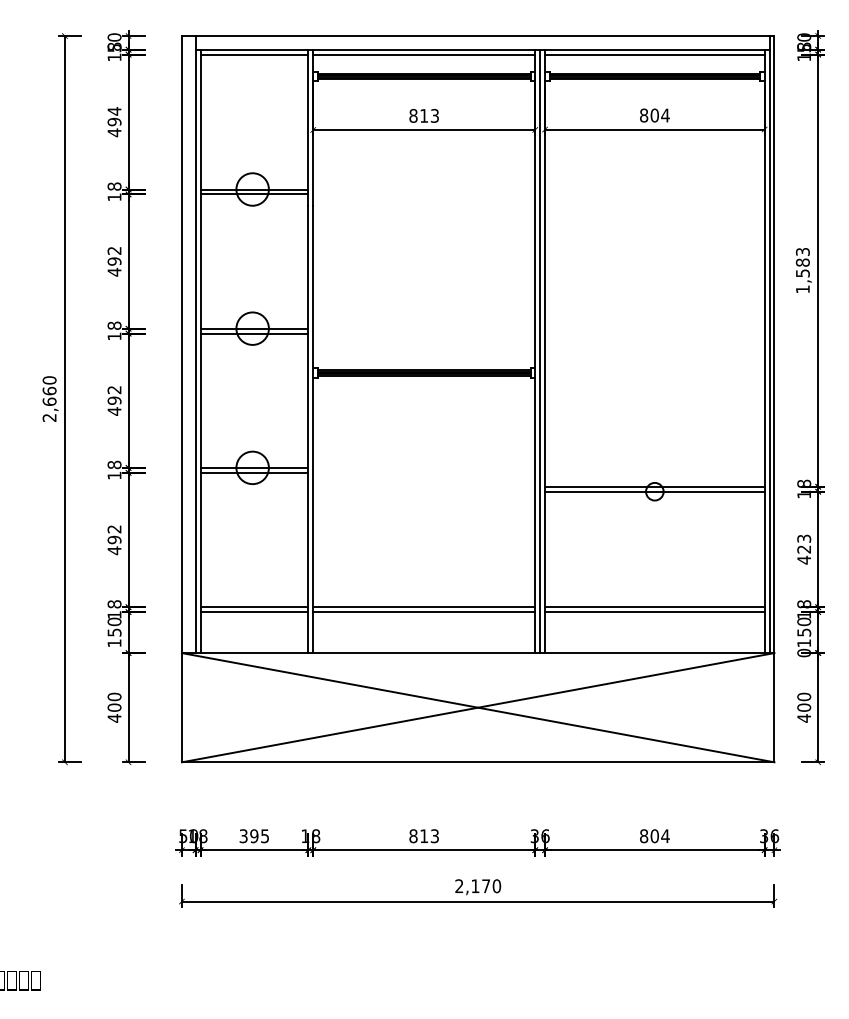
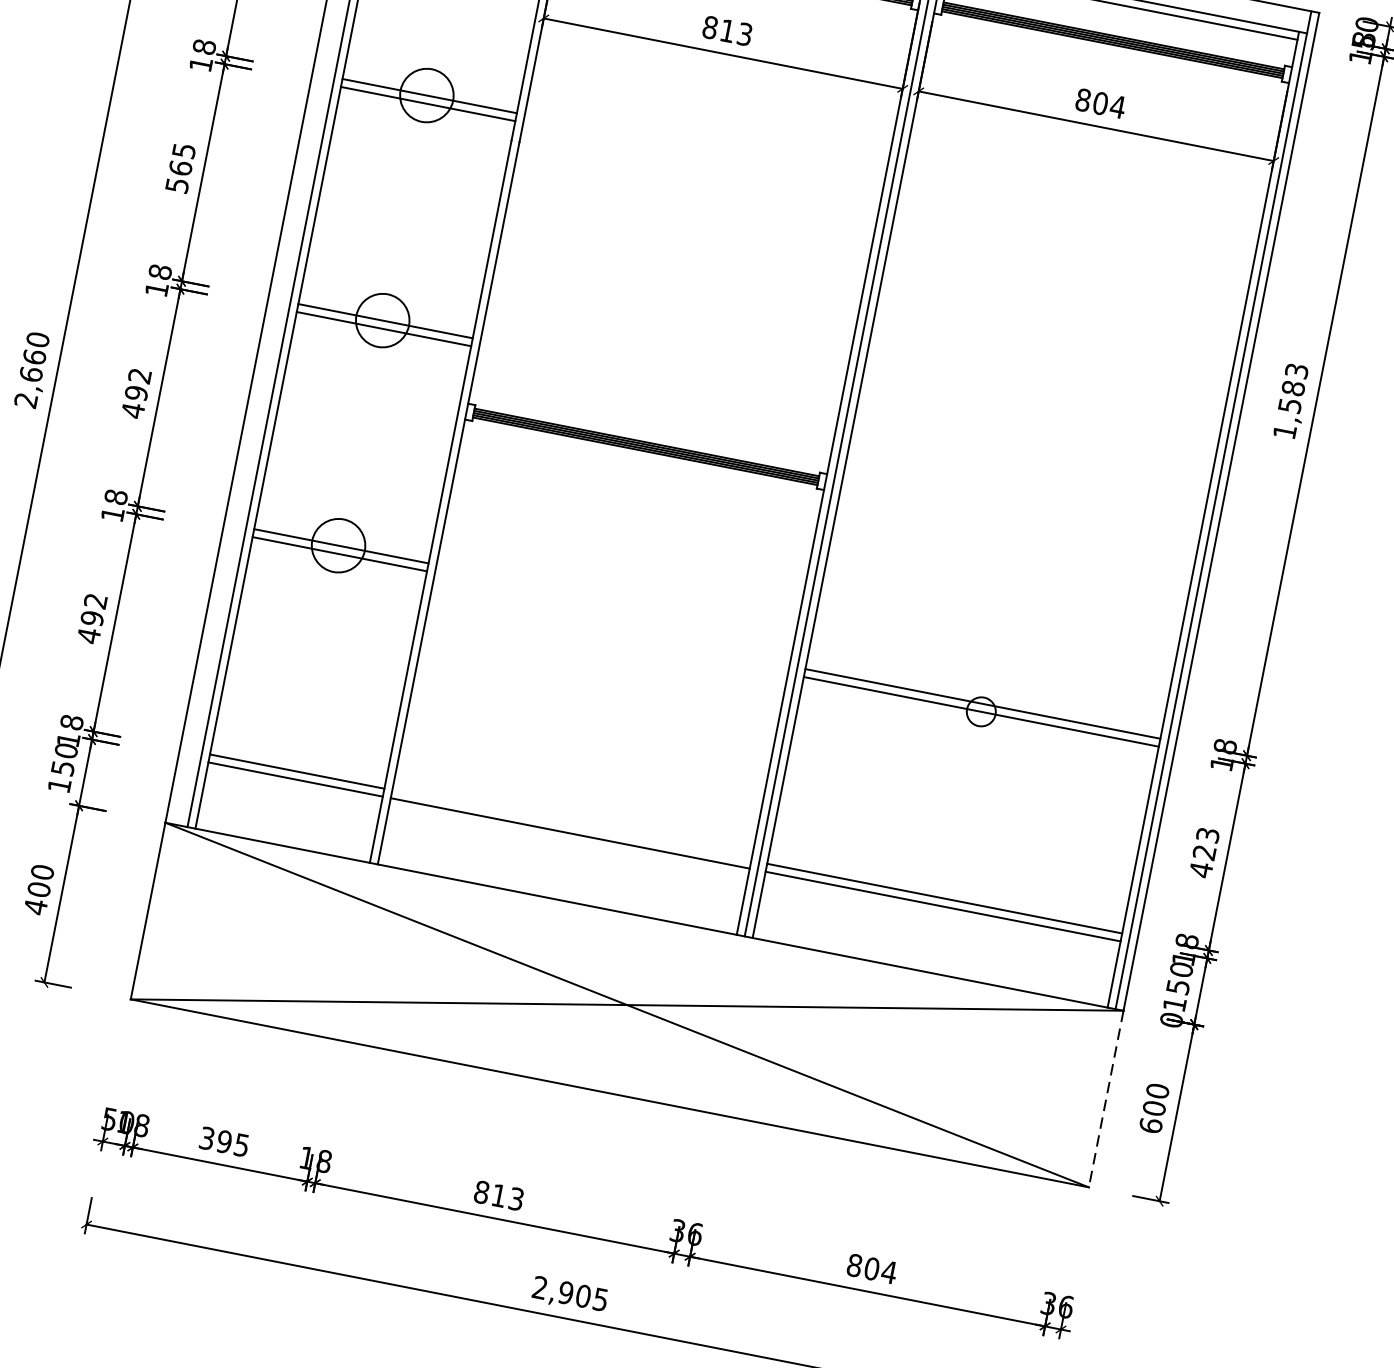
text: (114, 261) -> (180, 168), 492 -> 565
line: (424, 607) -> (572, 825), removed
line: (774, 707) -> (1106, 1098), solid -> dashed
text: (804, 718) -> (1151, 1126), 400 -> 600
text: (486, 886) -> (583, 1296), 2,170 -> 2,905

